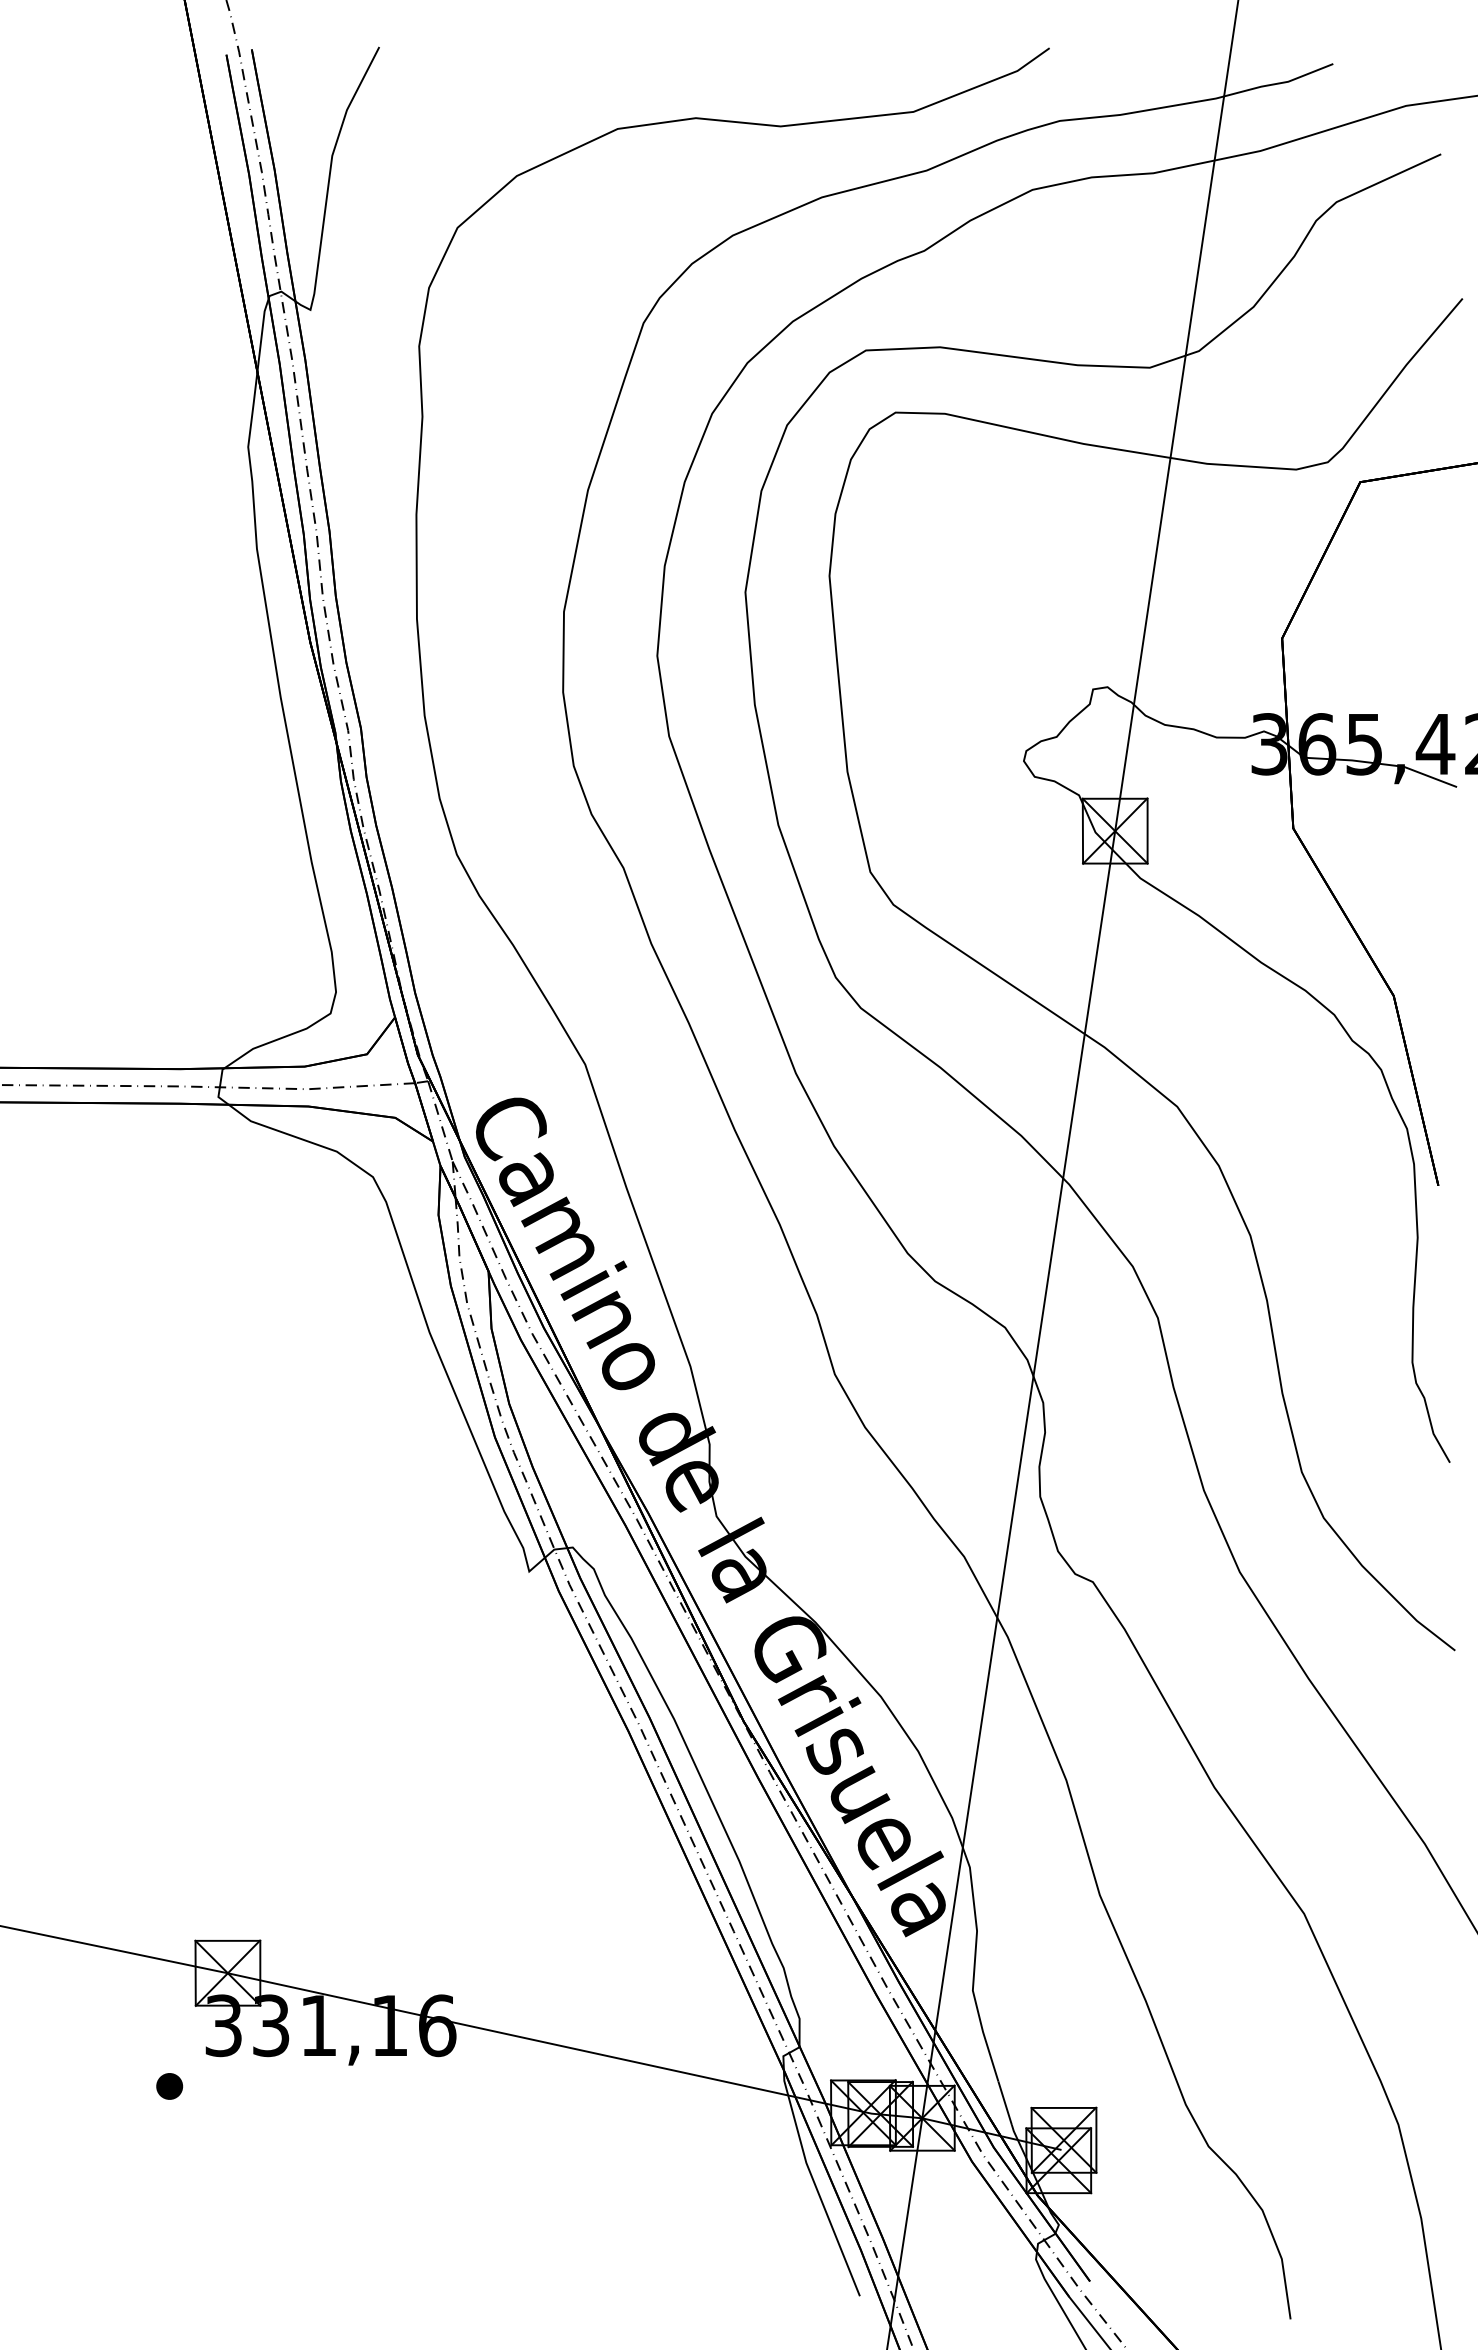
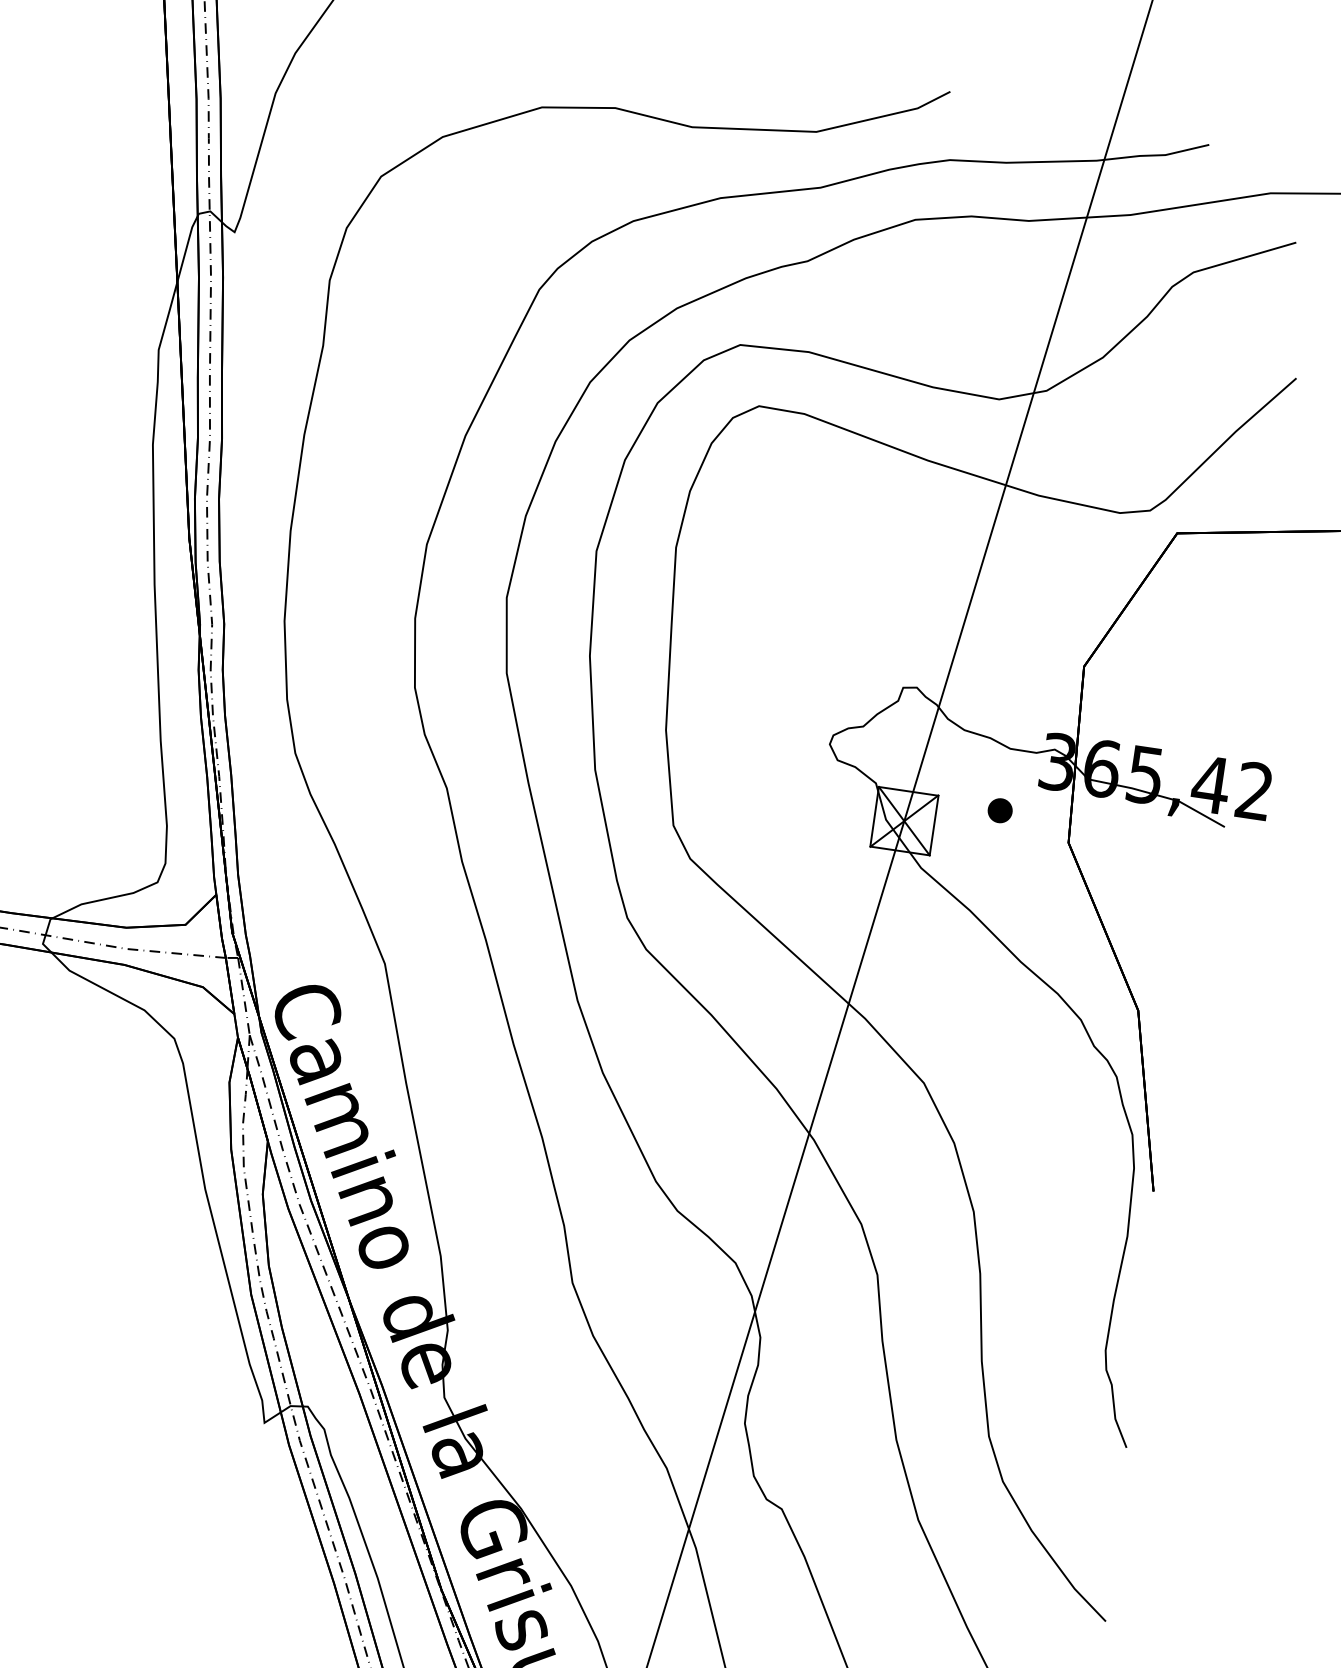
part: (1215, 804) -> (1000, 810), added

